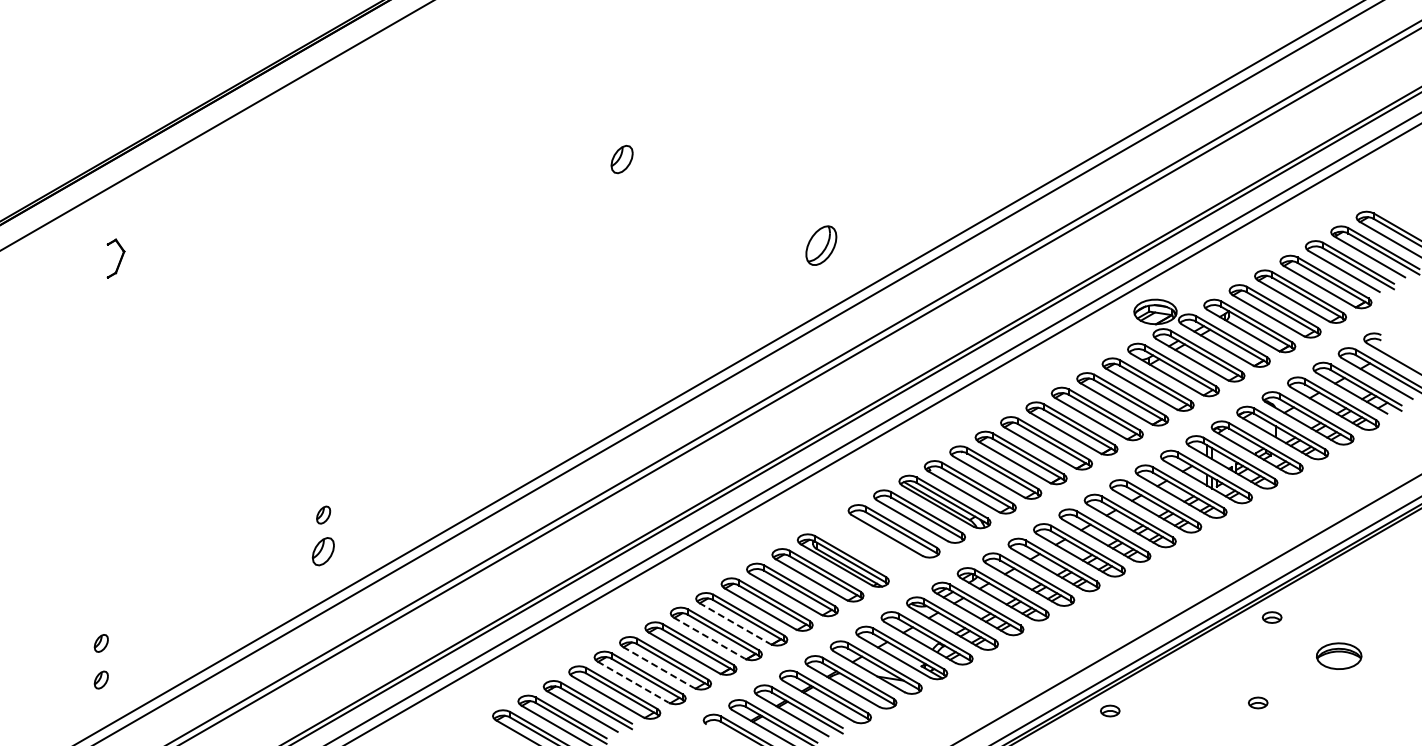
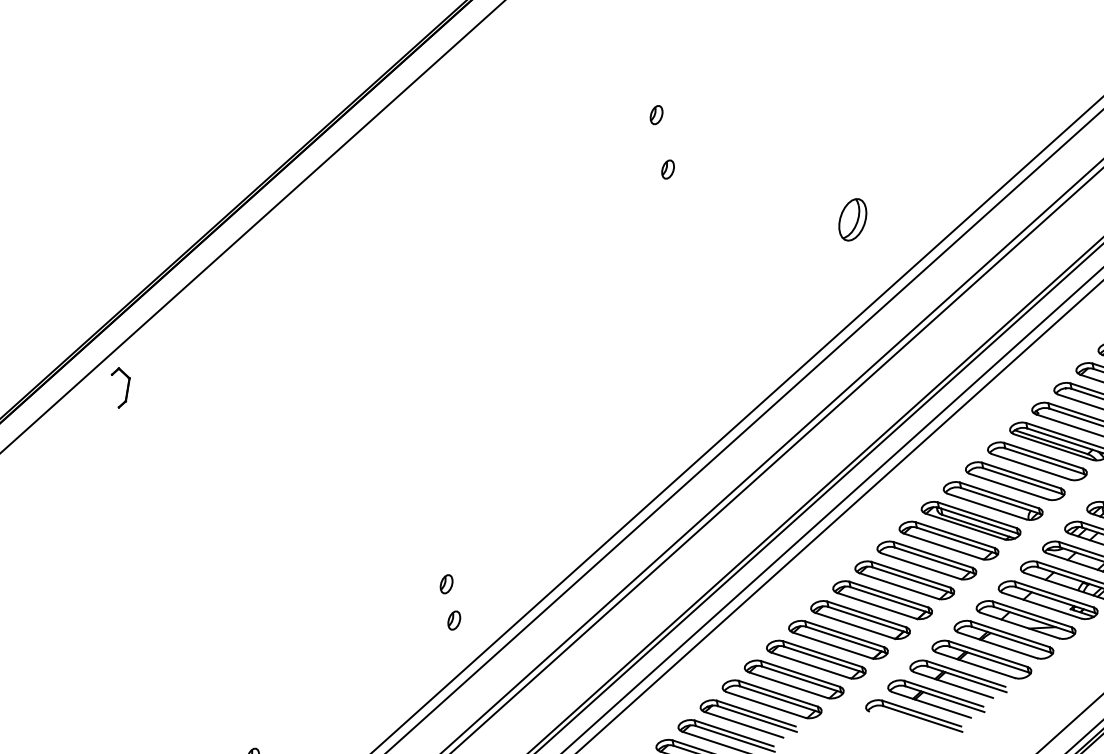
part: (621, 104) -> (656, 115), added
part: (621, 159) -> (667, 169), size x0.62
part: (821, 245) -> (852, 219), moved
part: (115, 258) -> (122, 387), moved
part: (868, 545) -> (992, 500), added
part: (323, 551) -> (454, 620), size x0.62
line: (735, 623) -> (877, 605), dashed -> solid
line: (709, 638) -> (854, 625), dashed -> solid
line: (658, 667) -> (810, 665), dashed -> solid
line: (633, 682) -> (788, 685), dashed -> solid

